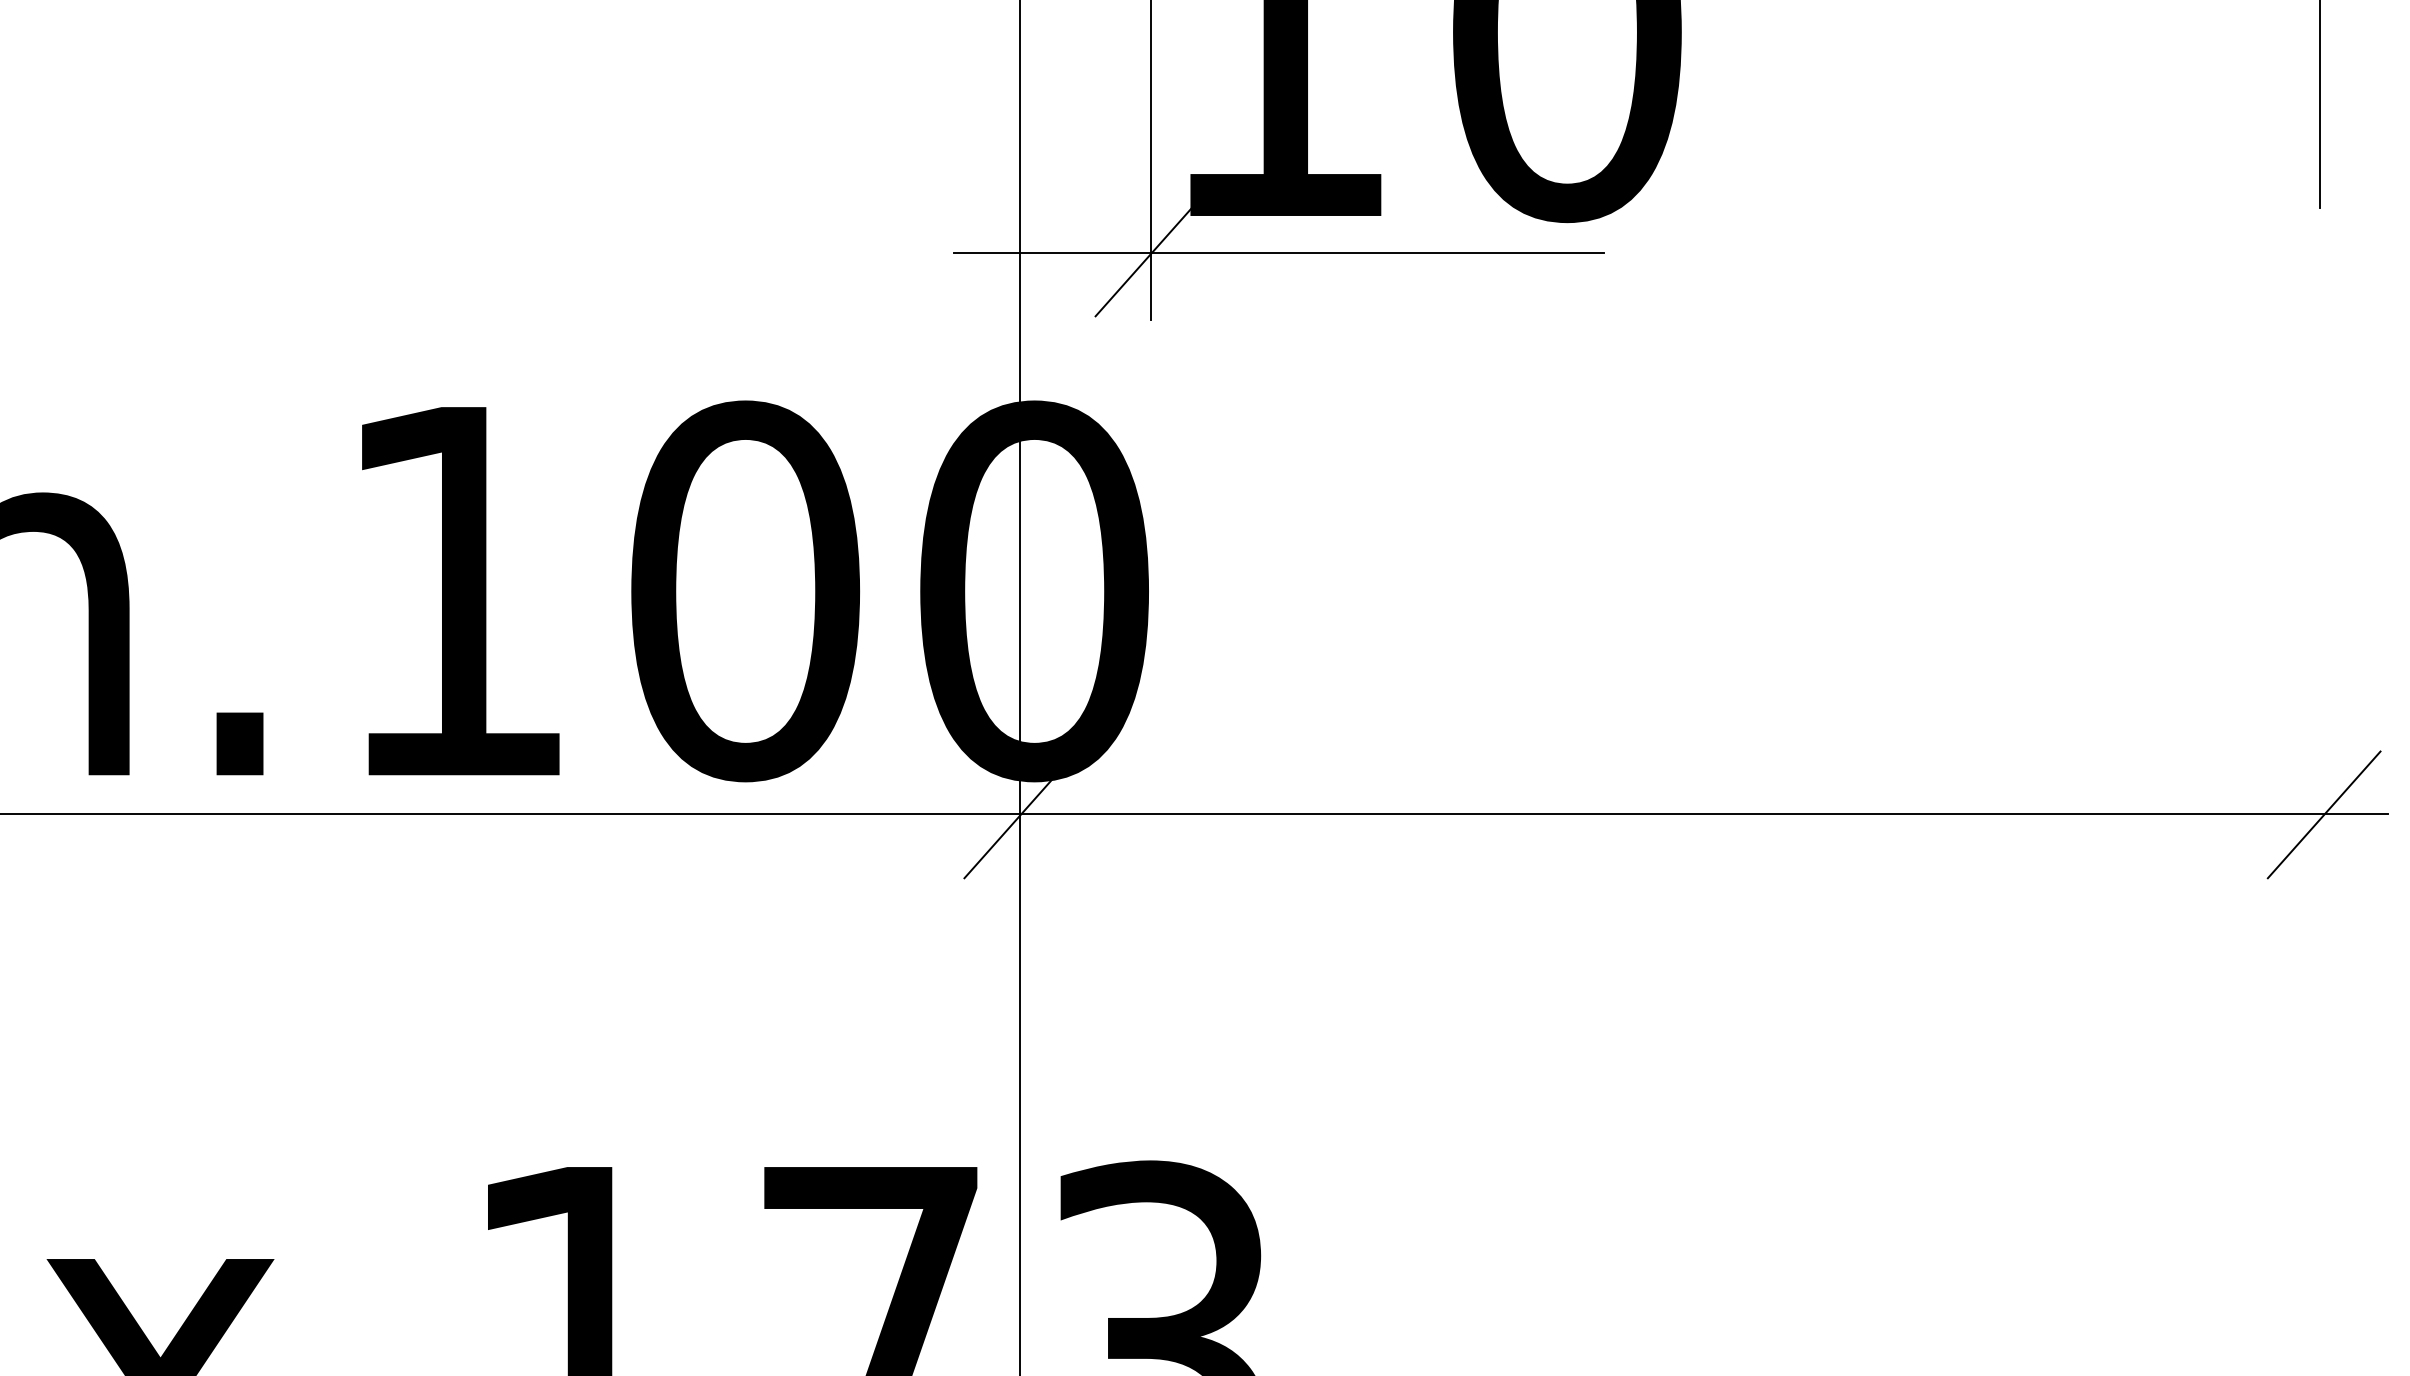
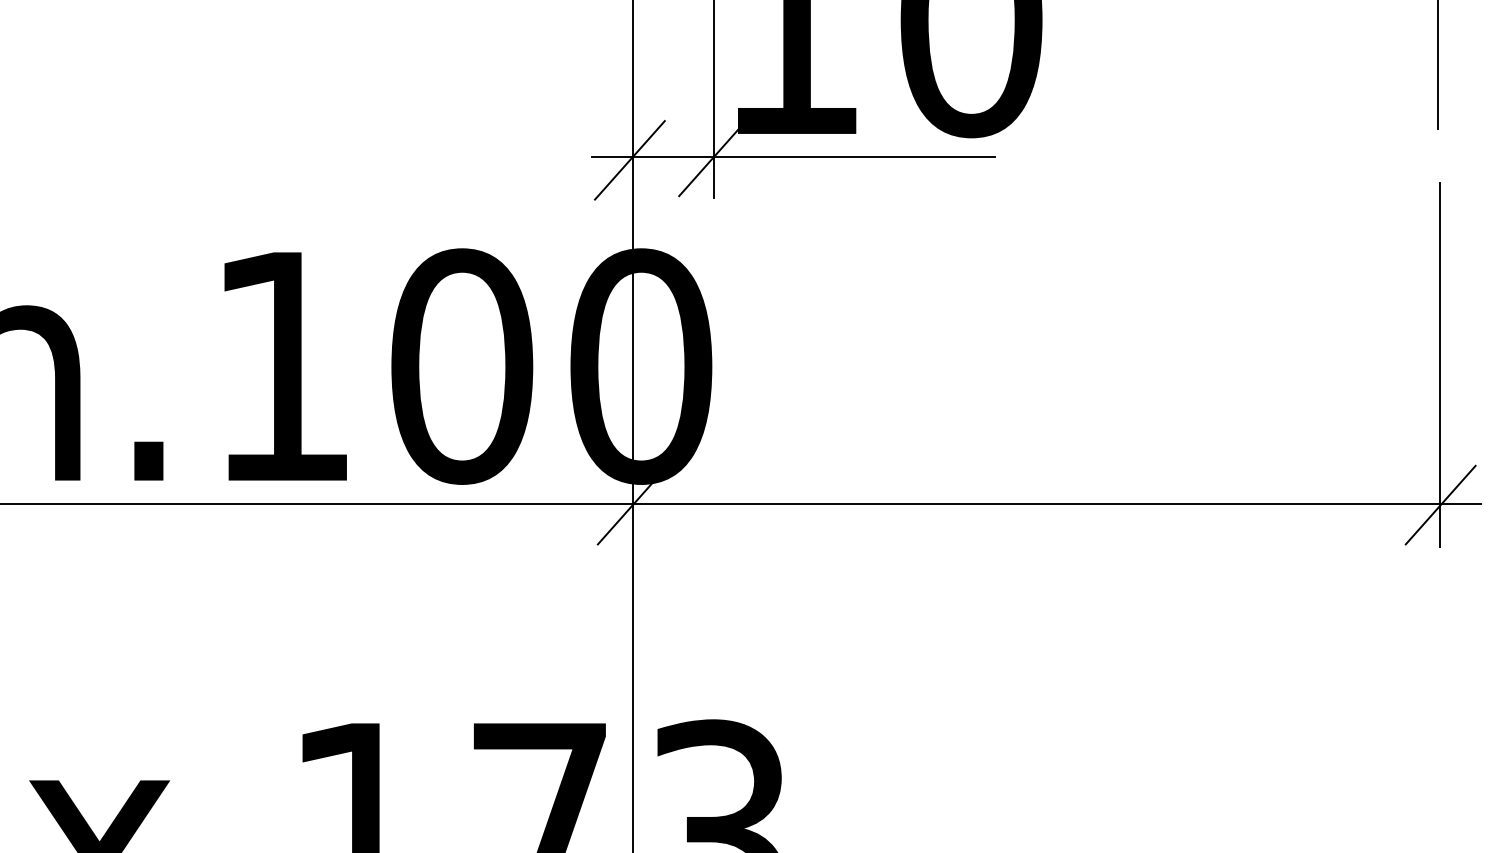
line: (1015, 258) -> (629, 160), added
line: (2323, 587) -> (1440, 364), added

